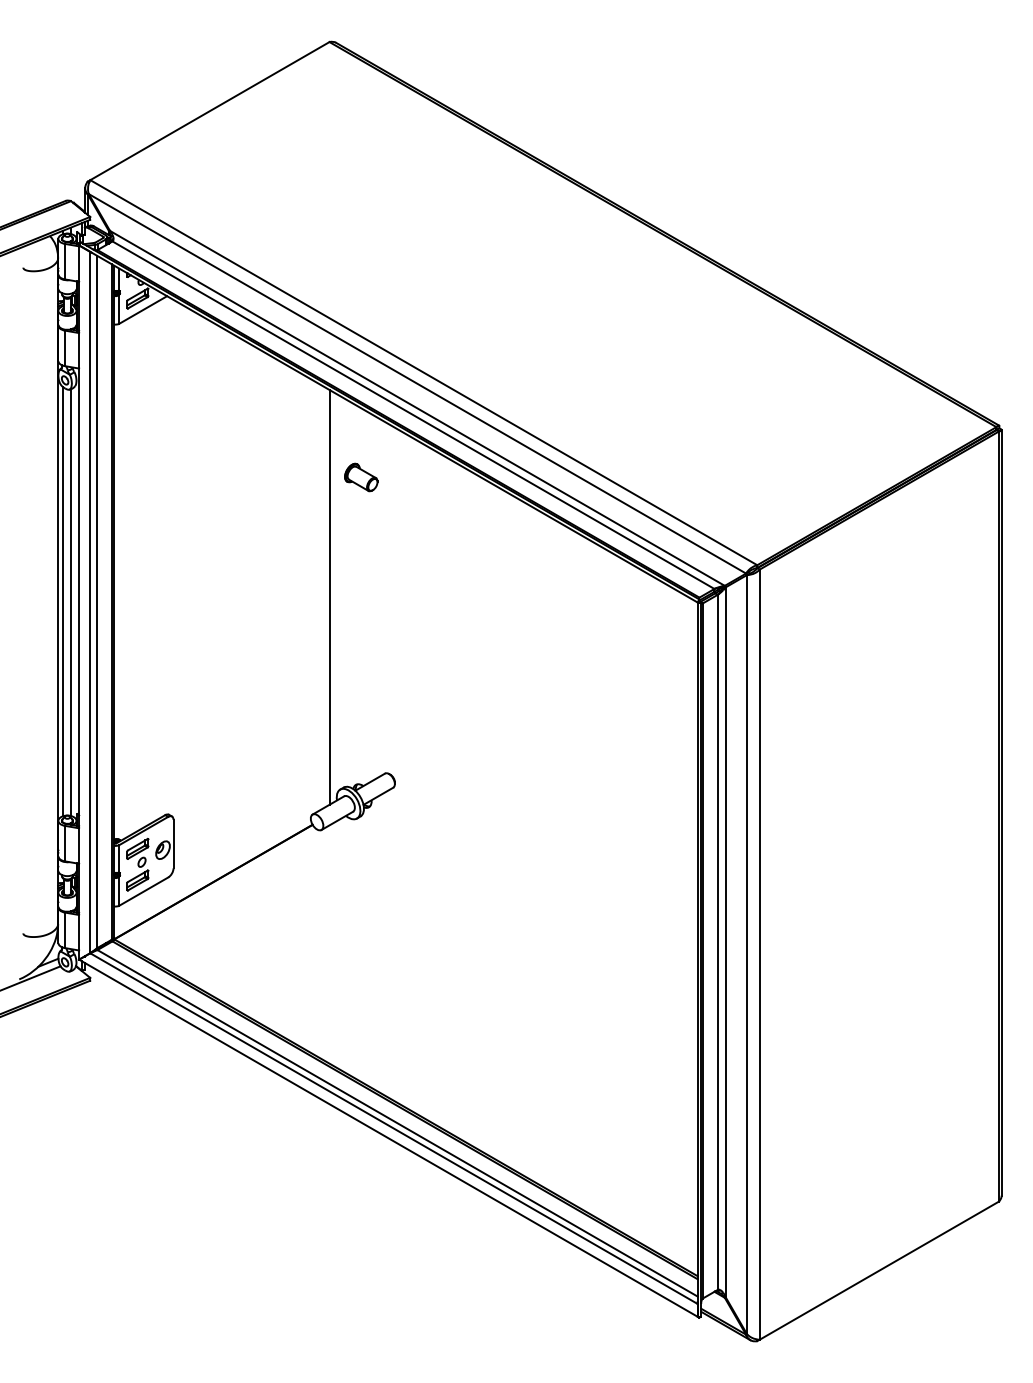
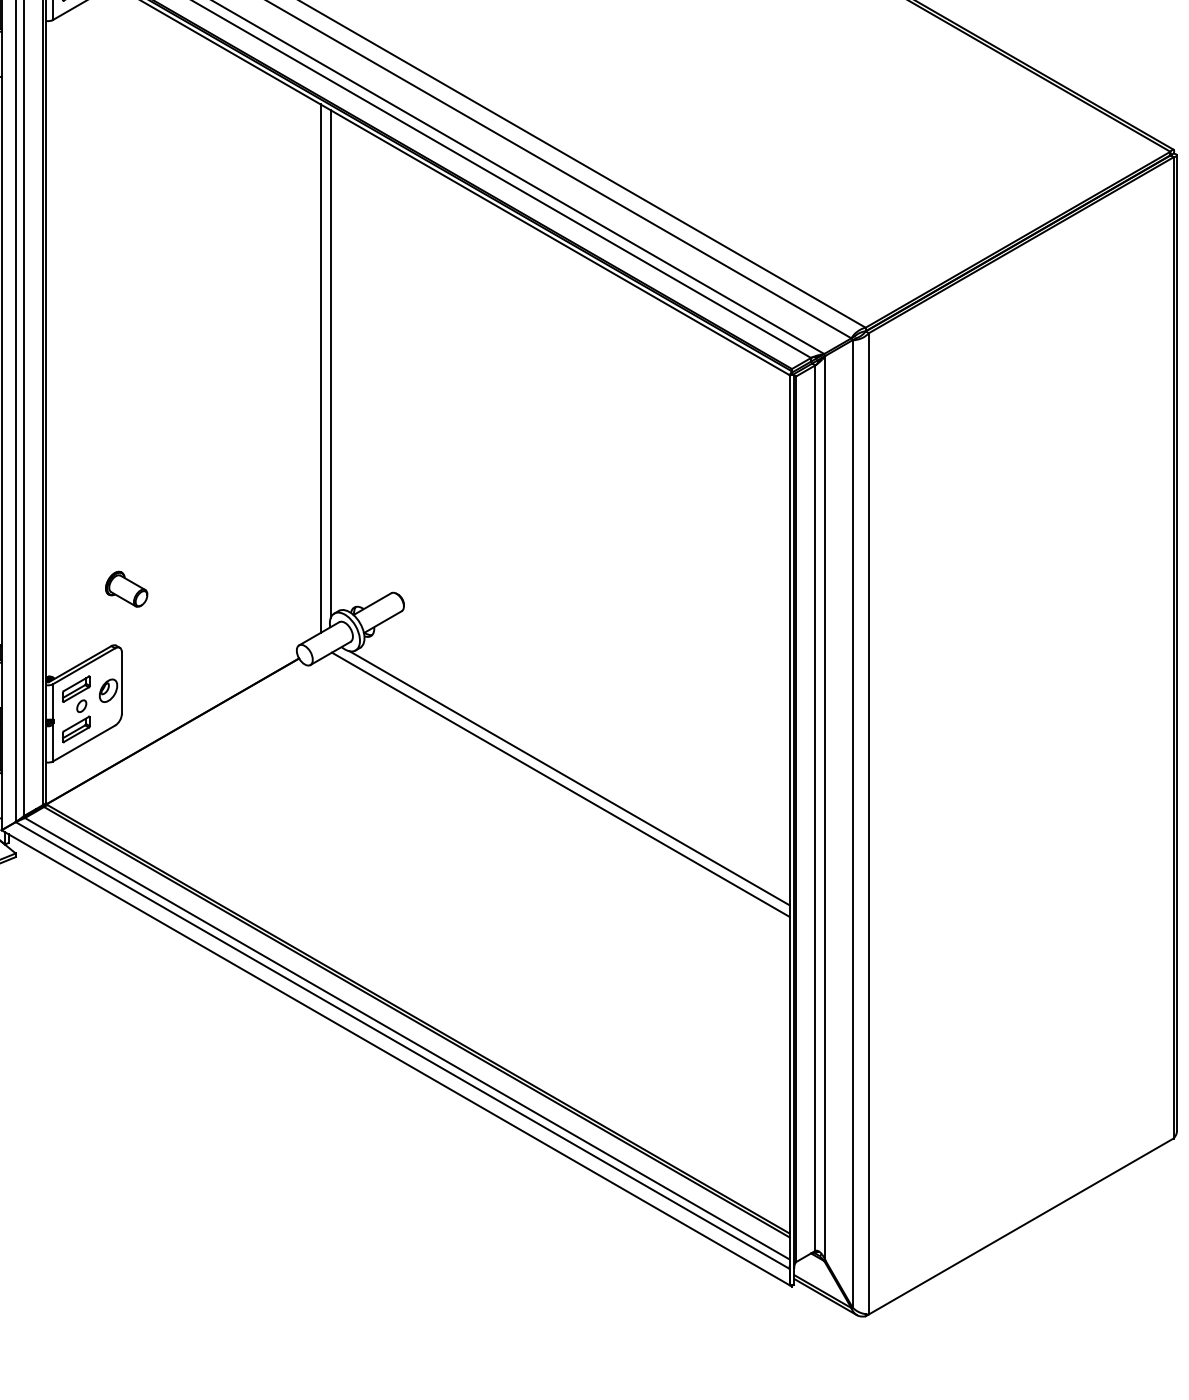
part: (361, 477) -> (126, 589), moved
line: (337, 593) -> (330, 363), added
line: (524, 918) -> (569, 777), added
line: (517, 923) -> (560, 784), added

